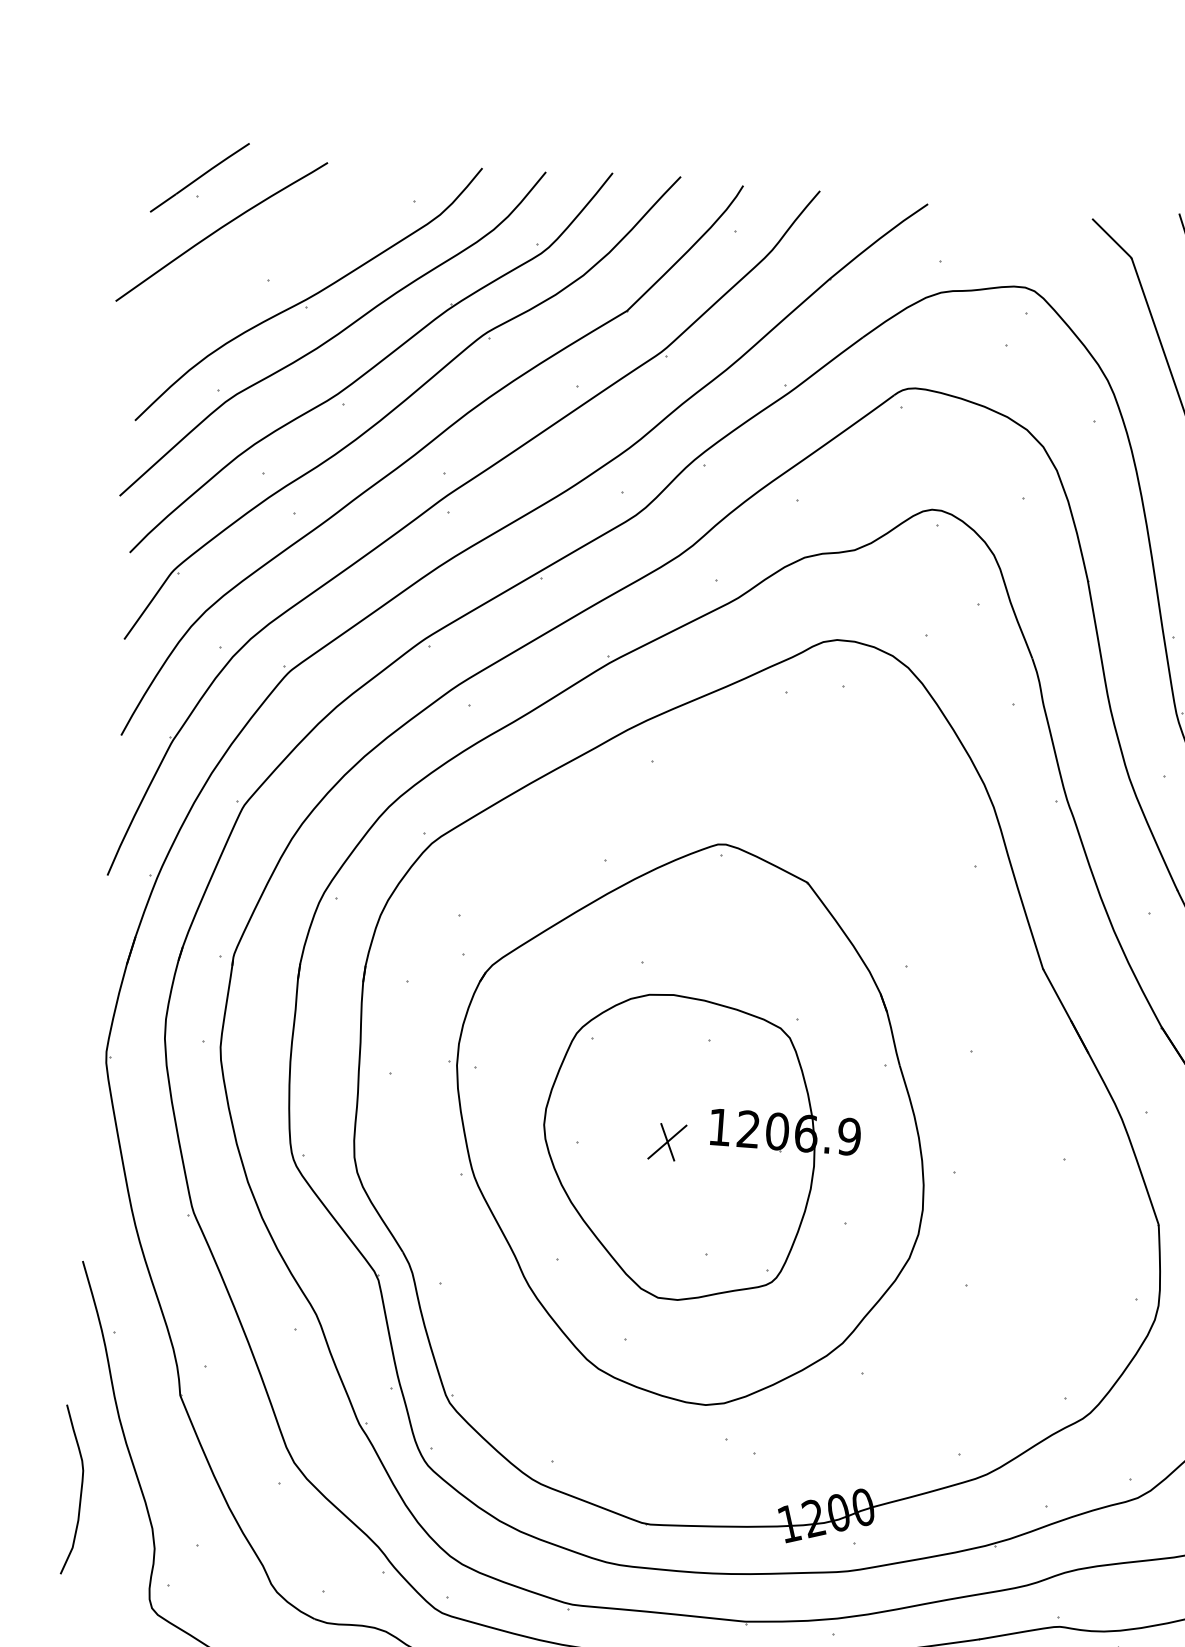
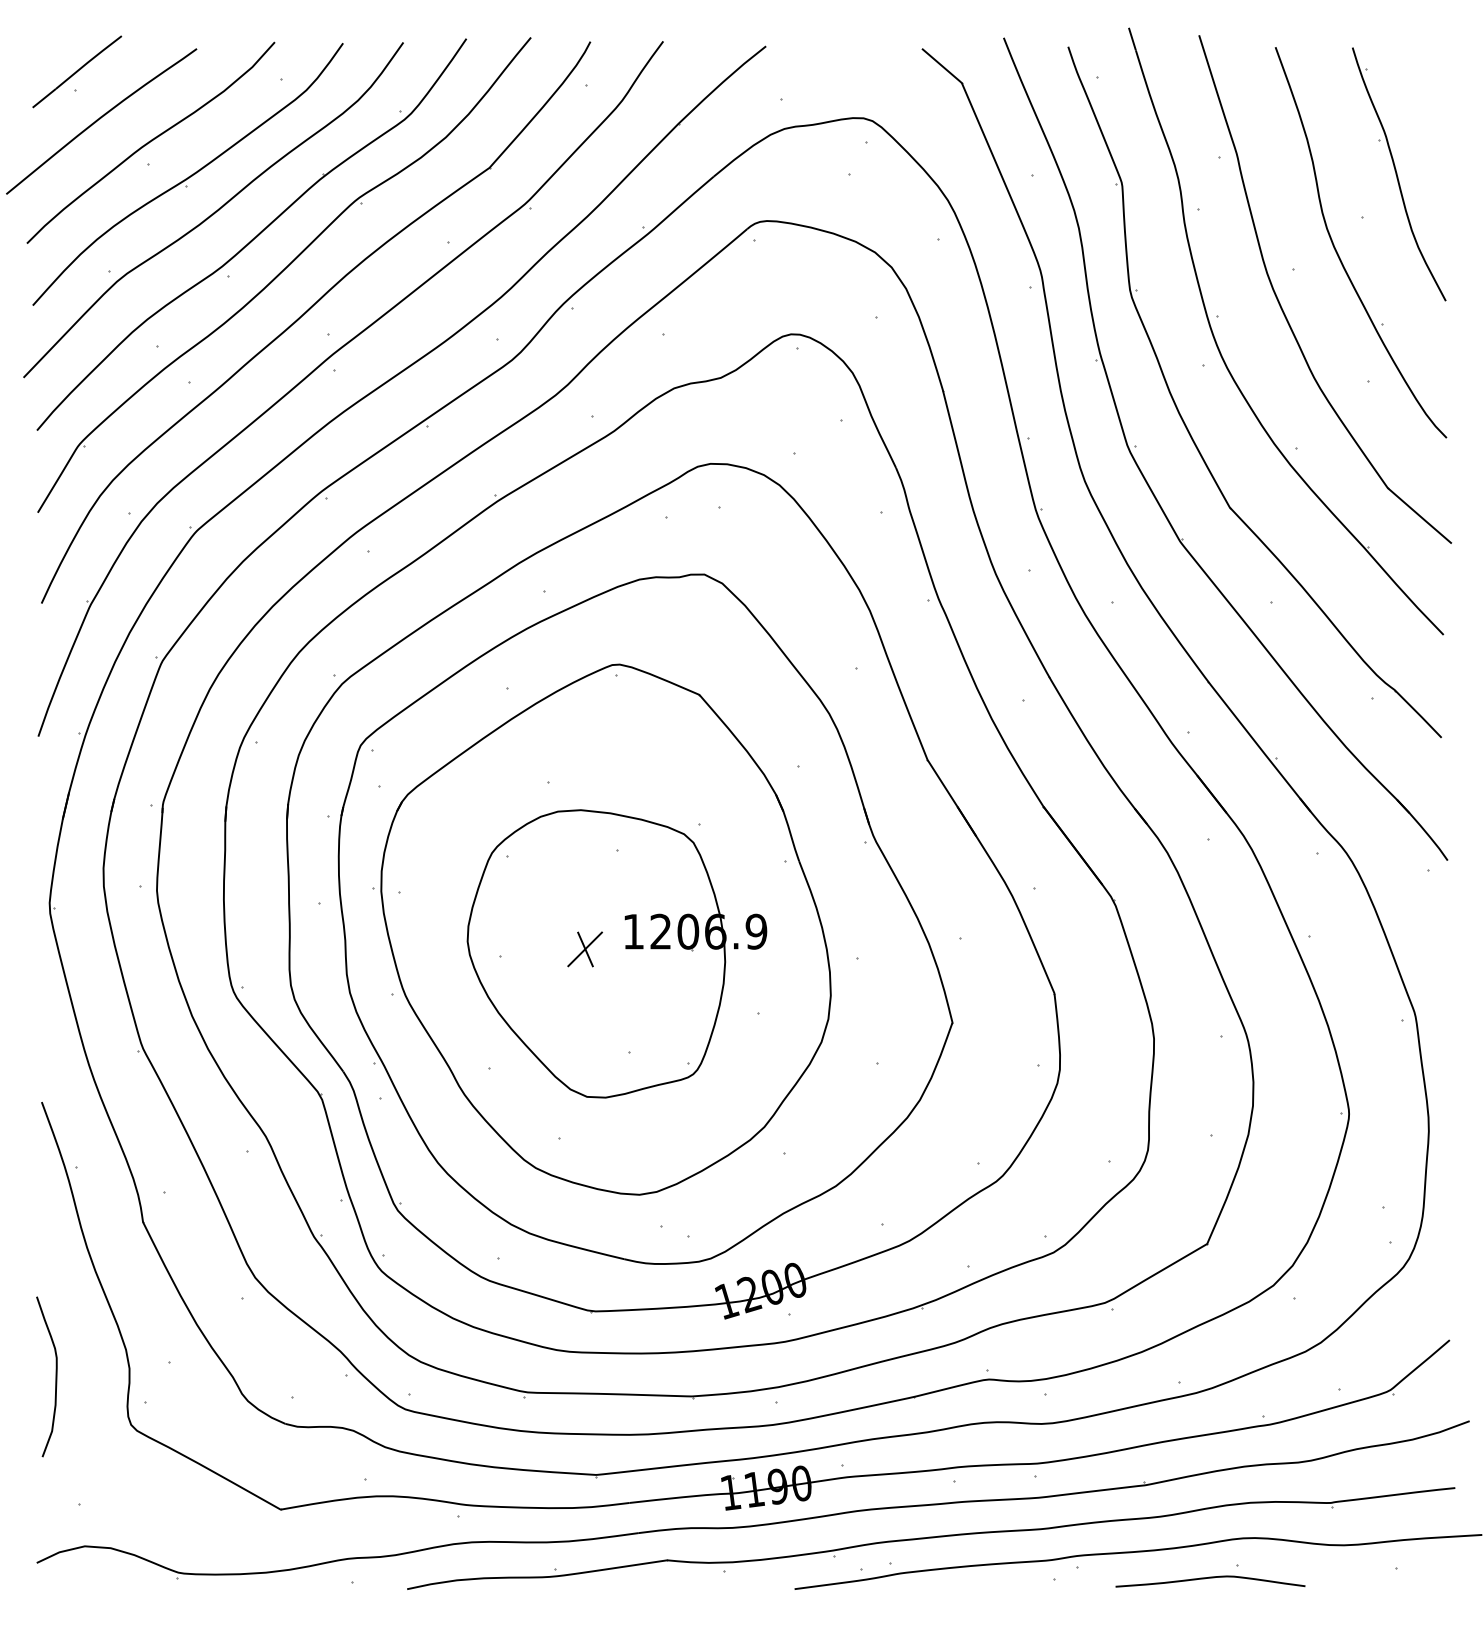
curve: (271, 257) -> (150, 142), added
part: (733, 1114) -> (645, 918), added
curve: (80, 1490) -> (55, 1376), moved

